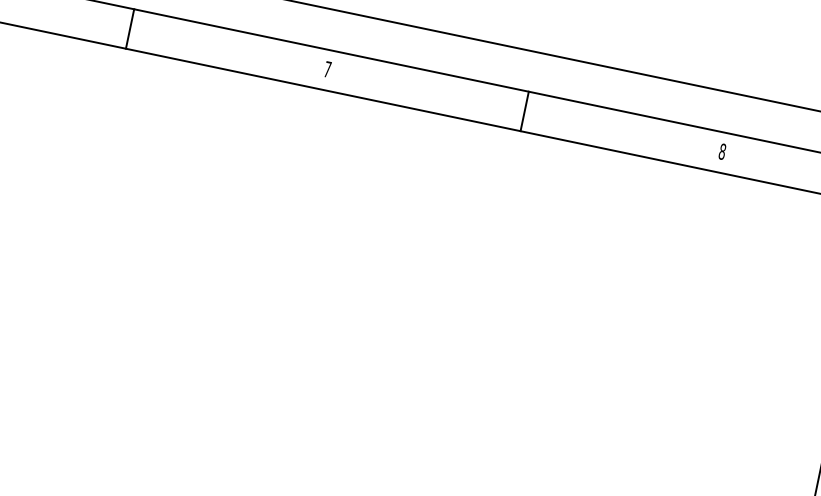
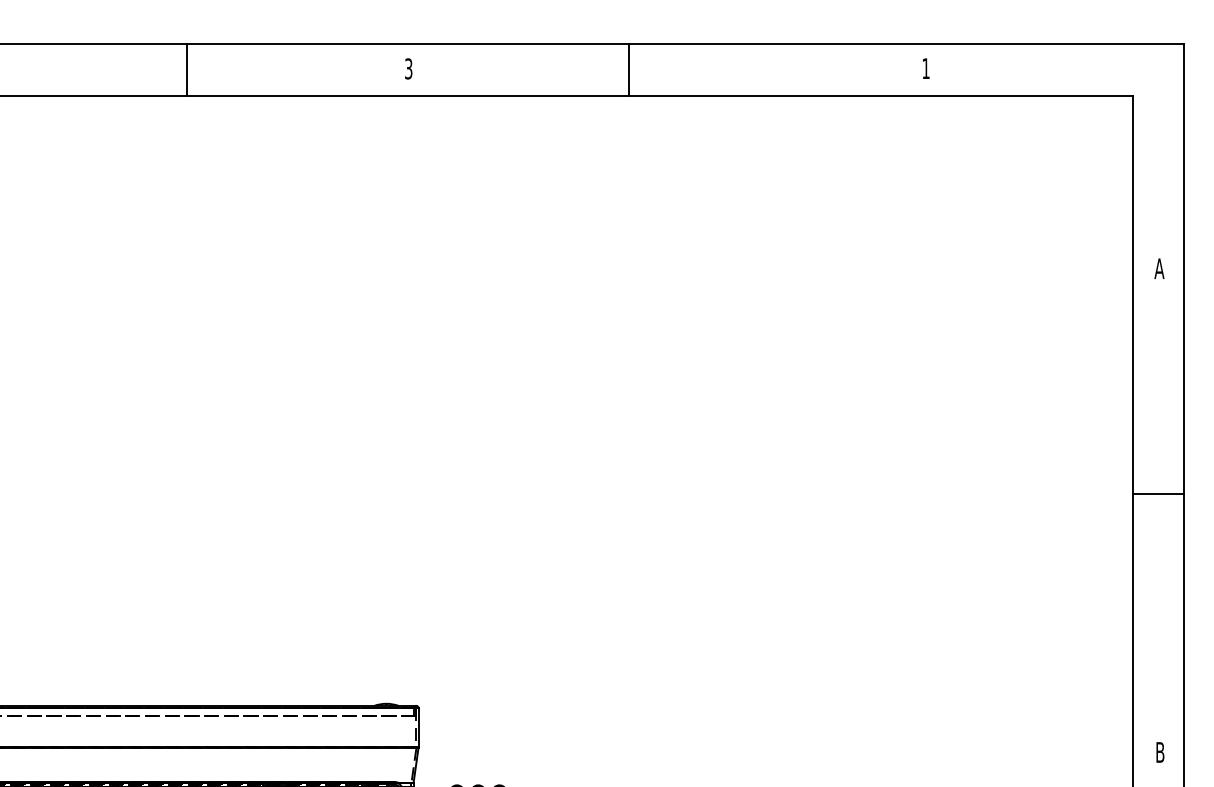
line: (129, 28) -> (186, 69), moved
text: (327, 69) -> (408, 68), 7 -> 3
line: (525, 111) -> (629, 69), moved
text: (722, 151) -> (925, 68), 8 -> 1

